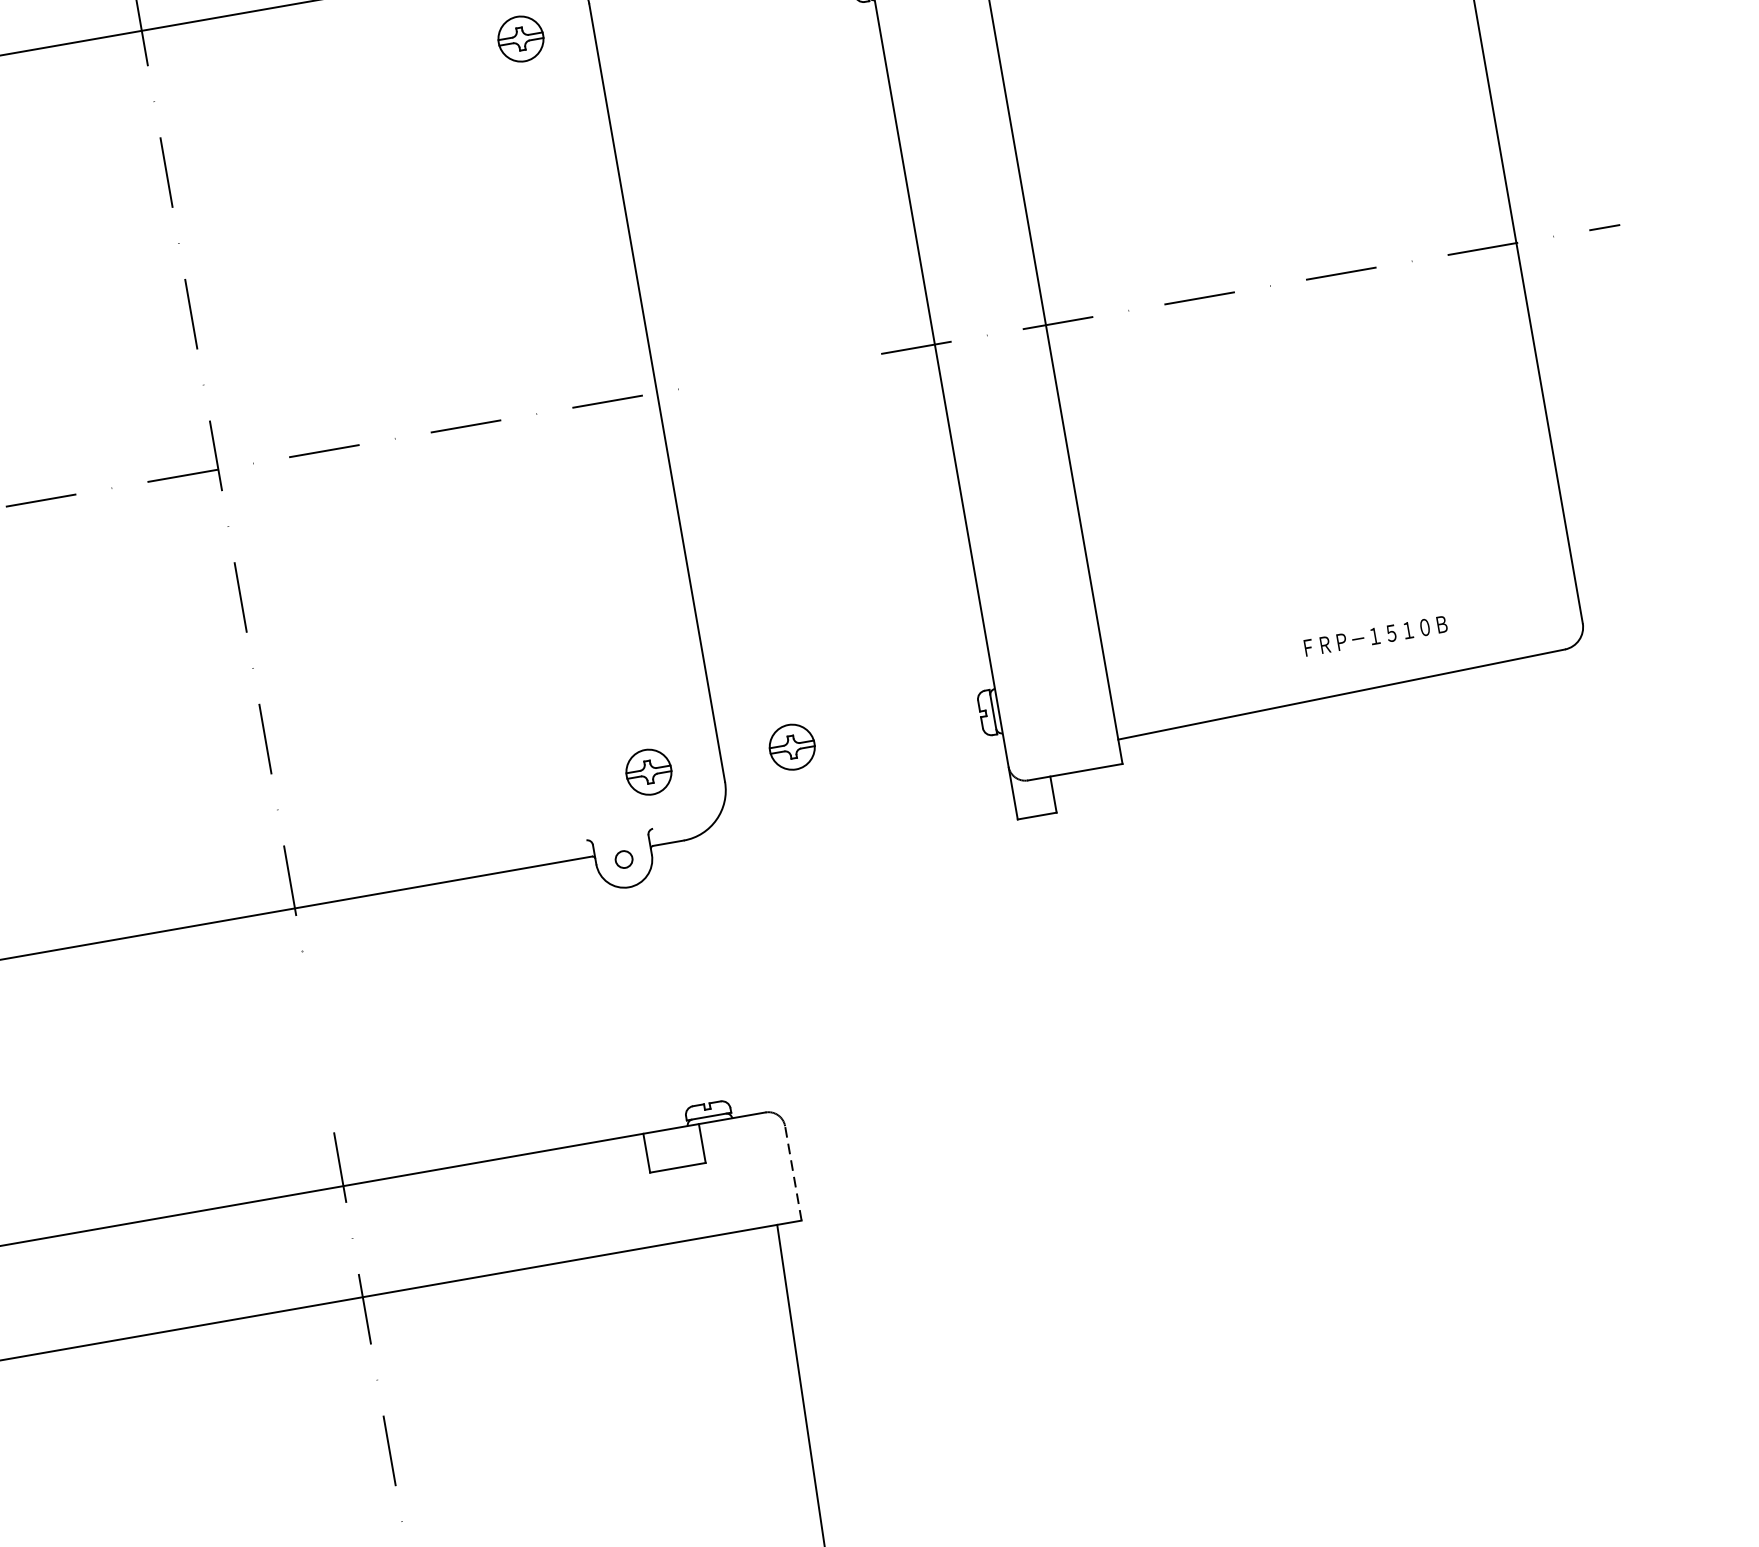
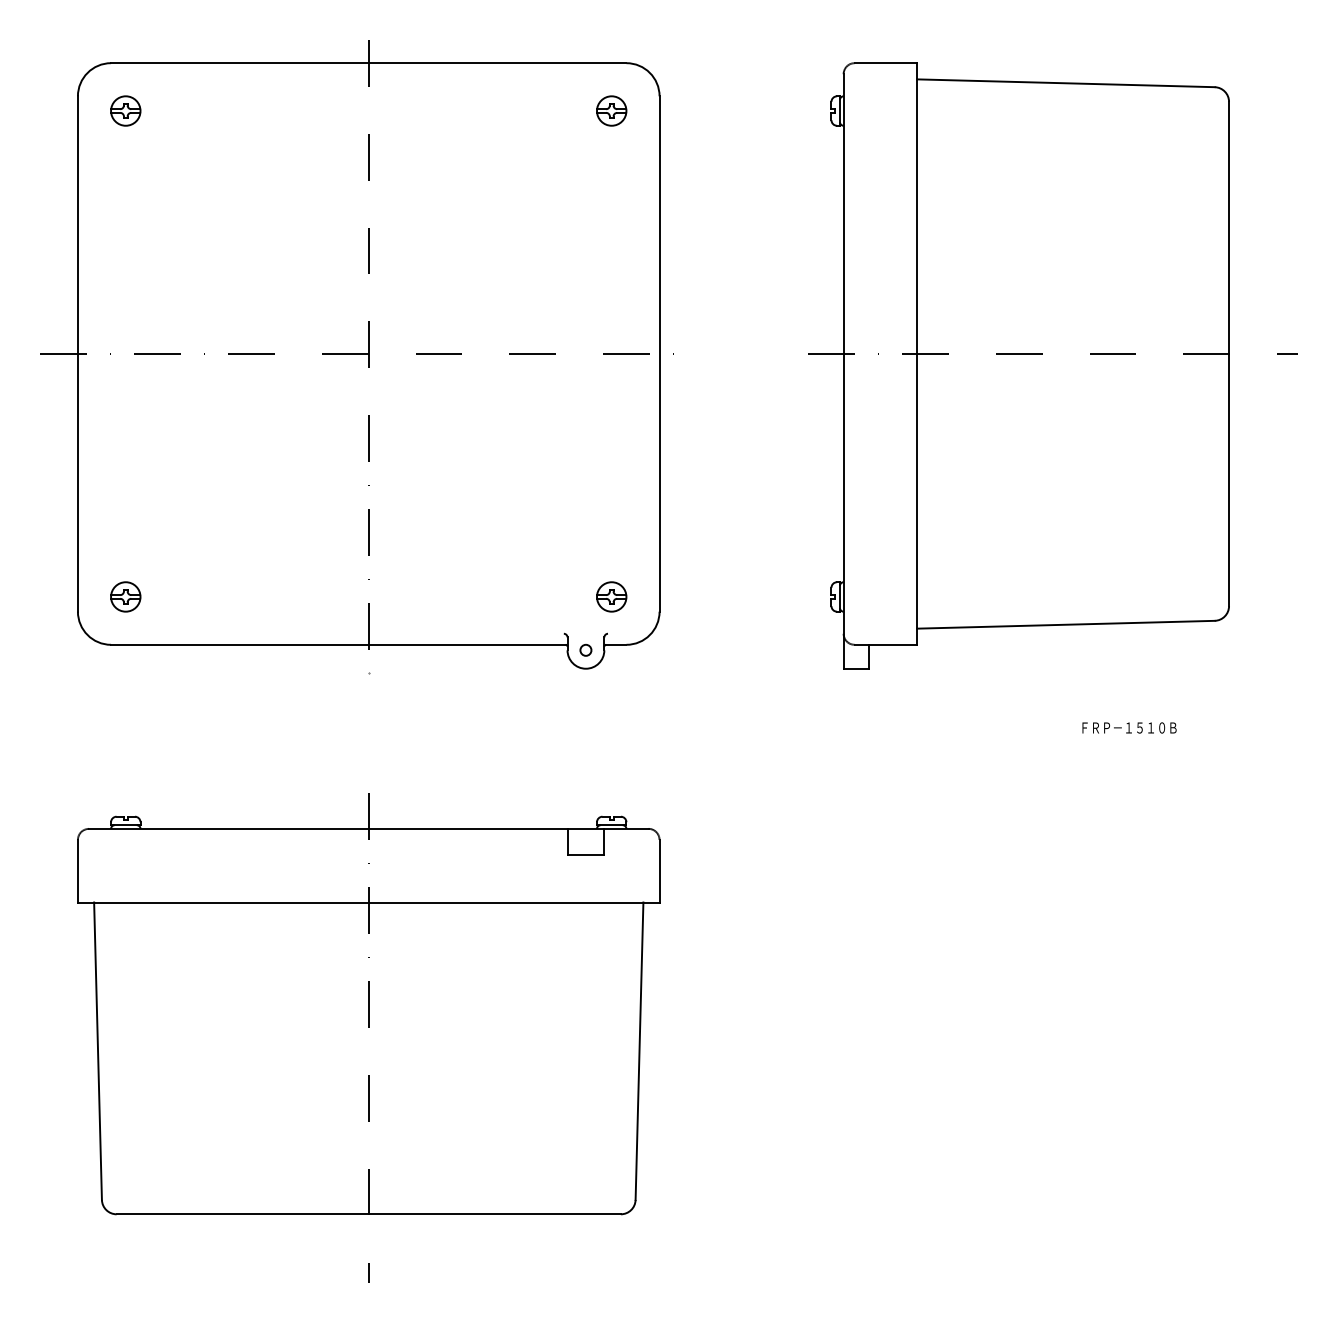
text: (1375, 635) -> (1129, 727), moved
part: (791, 746) -> (706, 596), removed
line: (793, 1172) -> (659, 870), dashed -> solid

